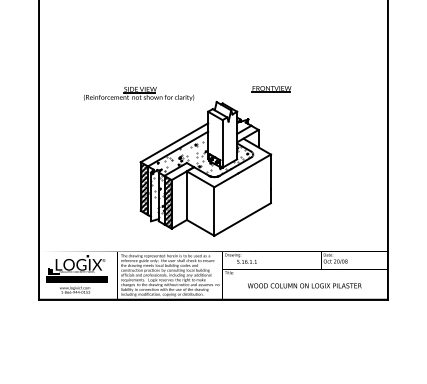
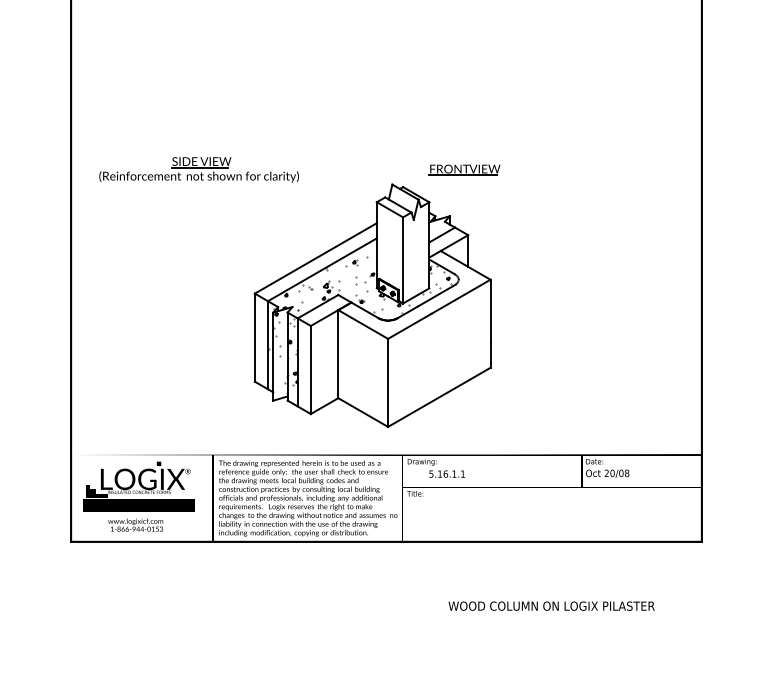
part: (271, 89) -> (464, 170), moved
part: (139, 93) -> (199, 169), moved
hatch: (144, 187) -> (261, 339), removed
hatch: (167, 201) -> (303, 364), removed
text: (304, 285) -> (551, 605), moved

